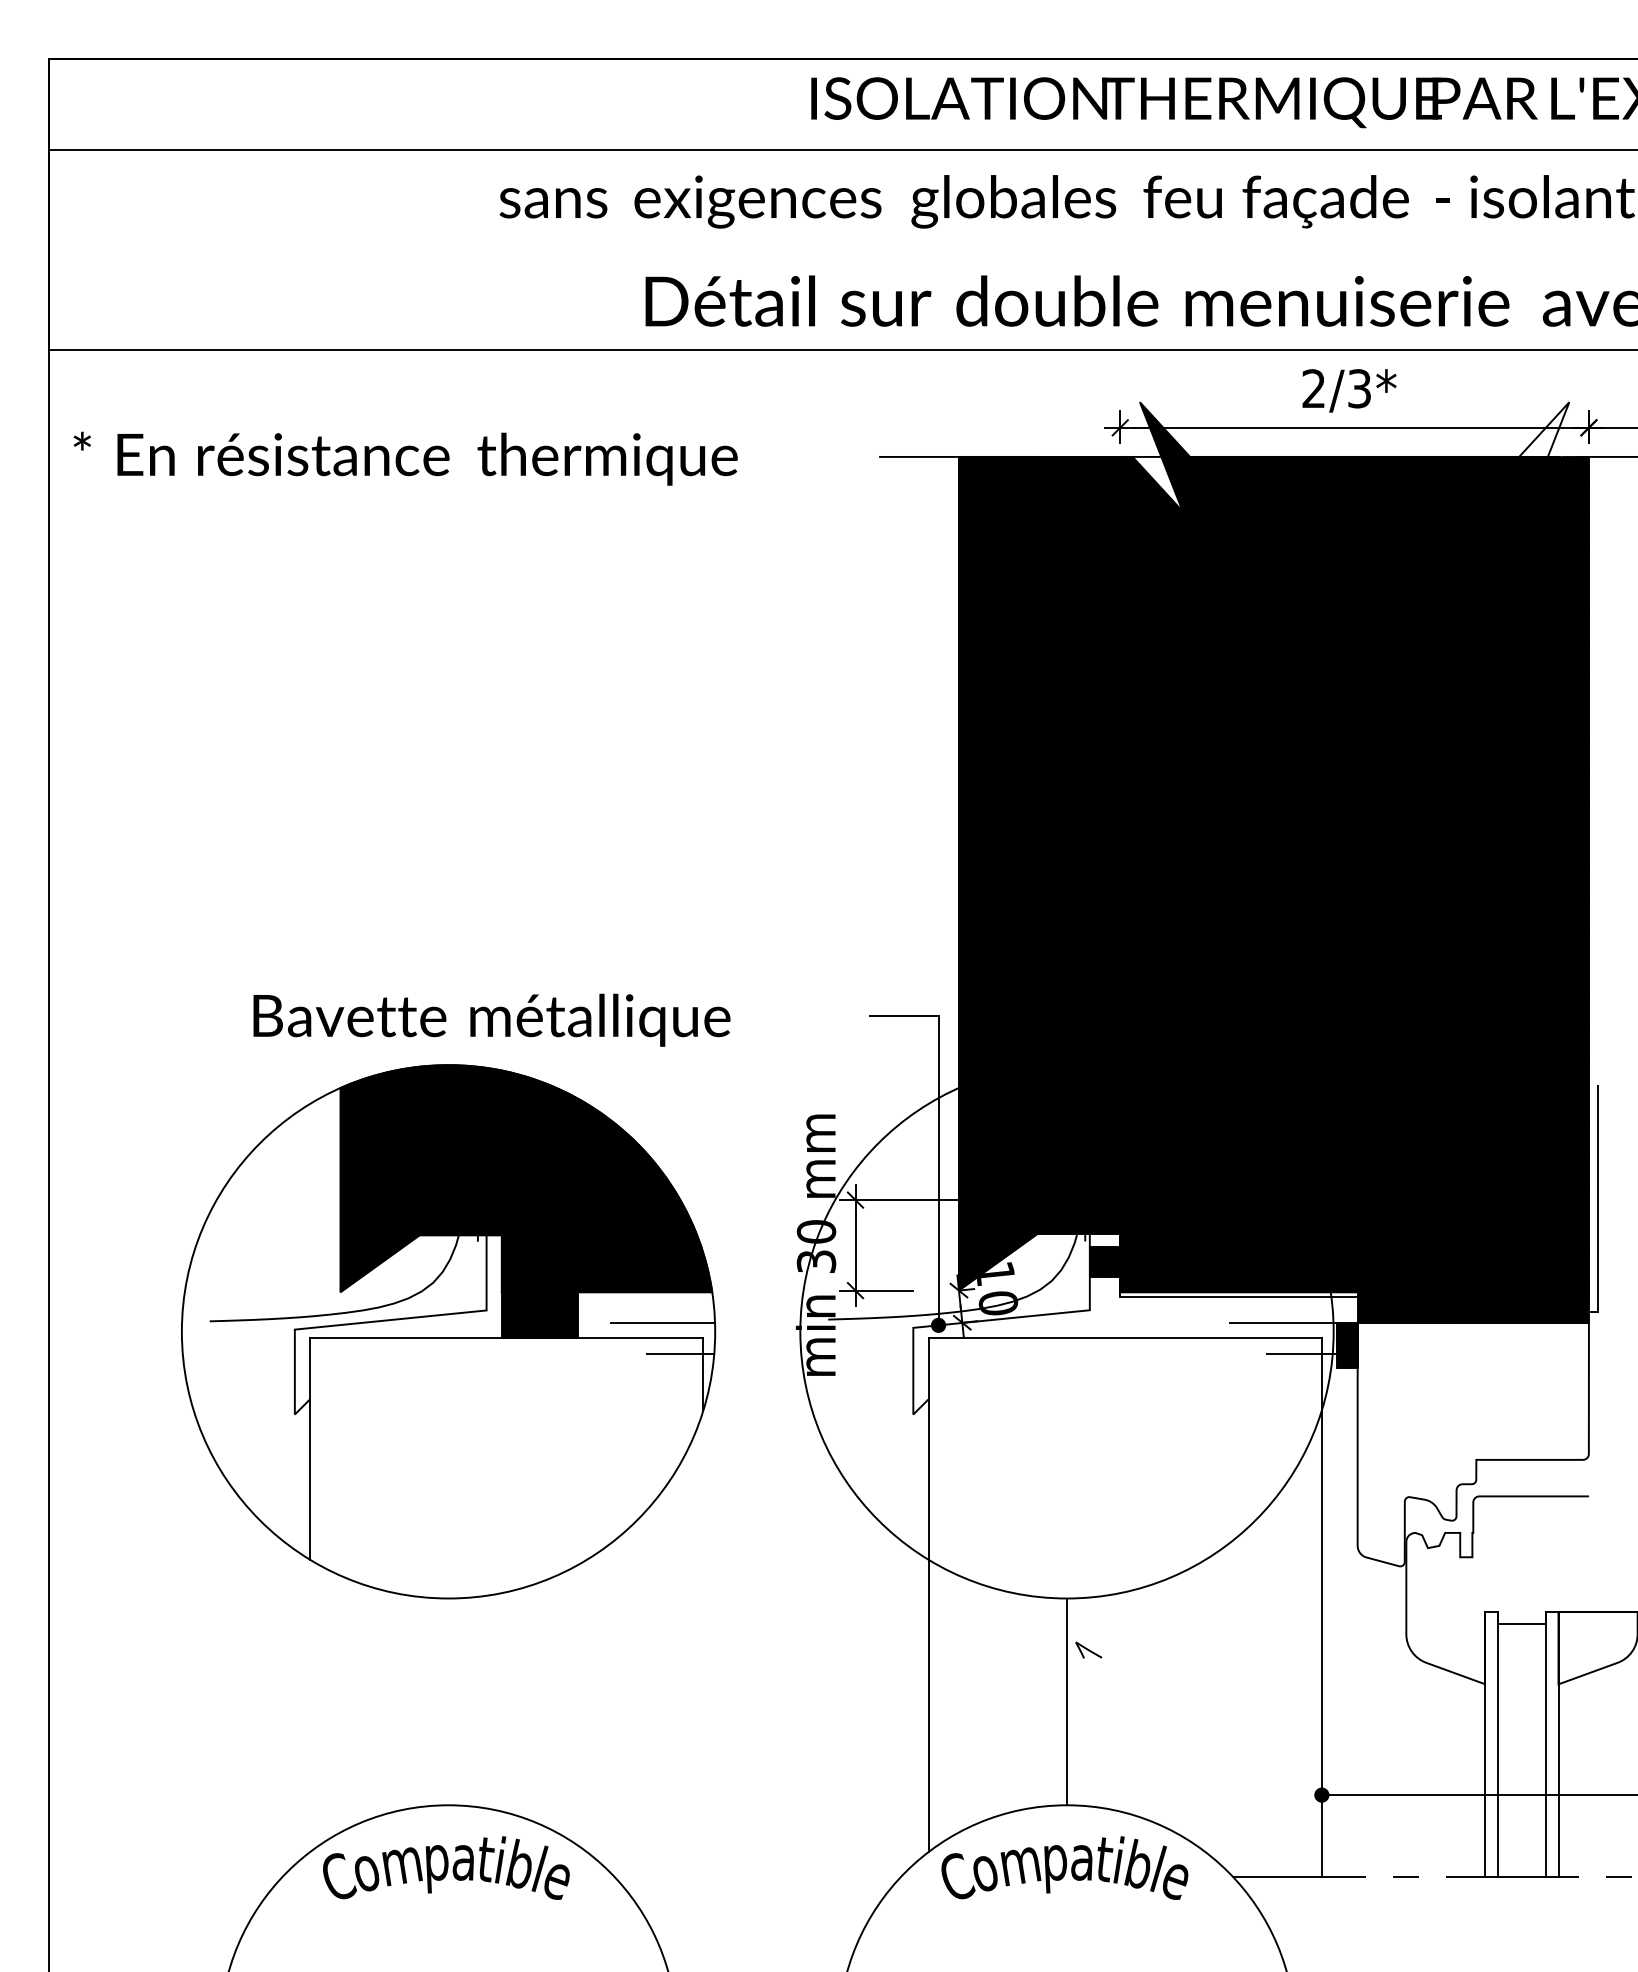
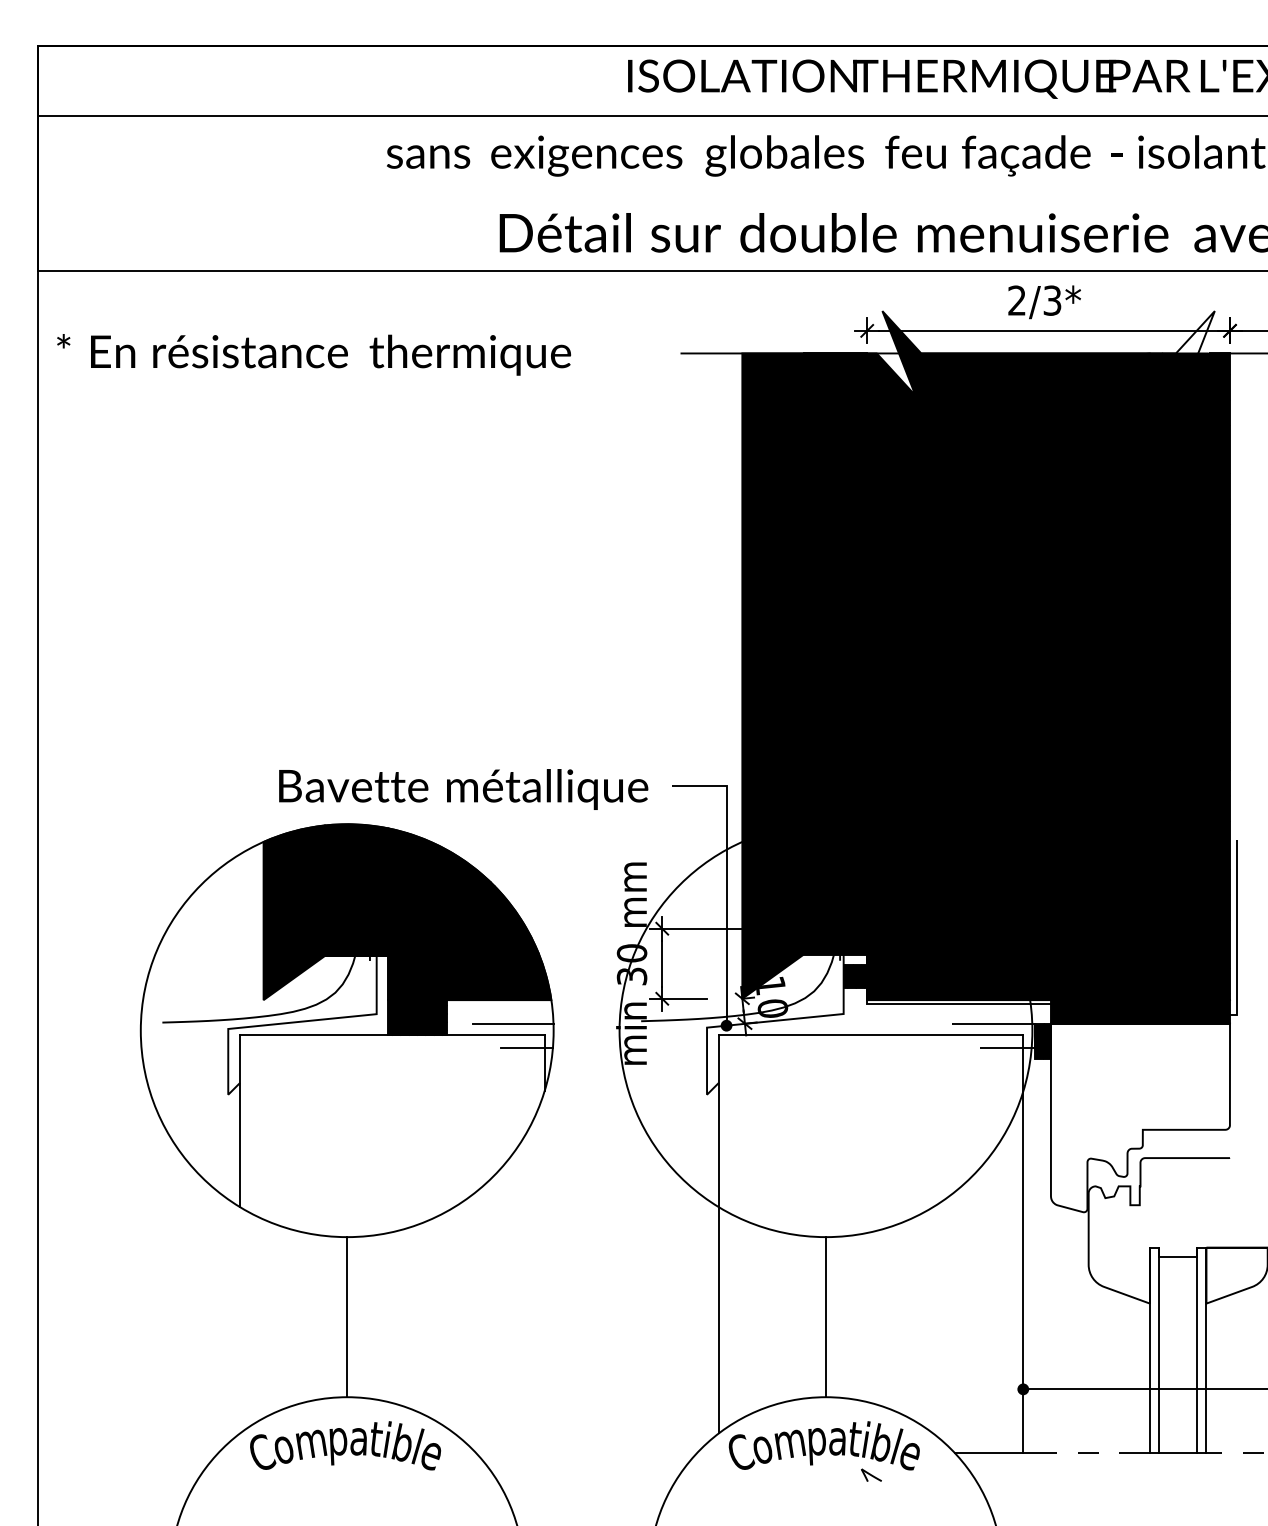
text: (491, 1019) -> (463, 788), moved
part: (1088, 1649) -> (871, 1474), moved
line: (448, 1701) -> (347, 1316), added

